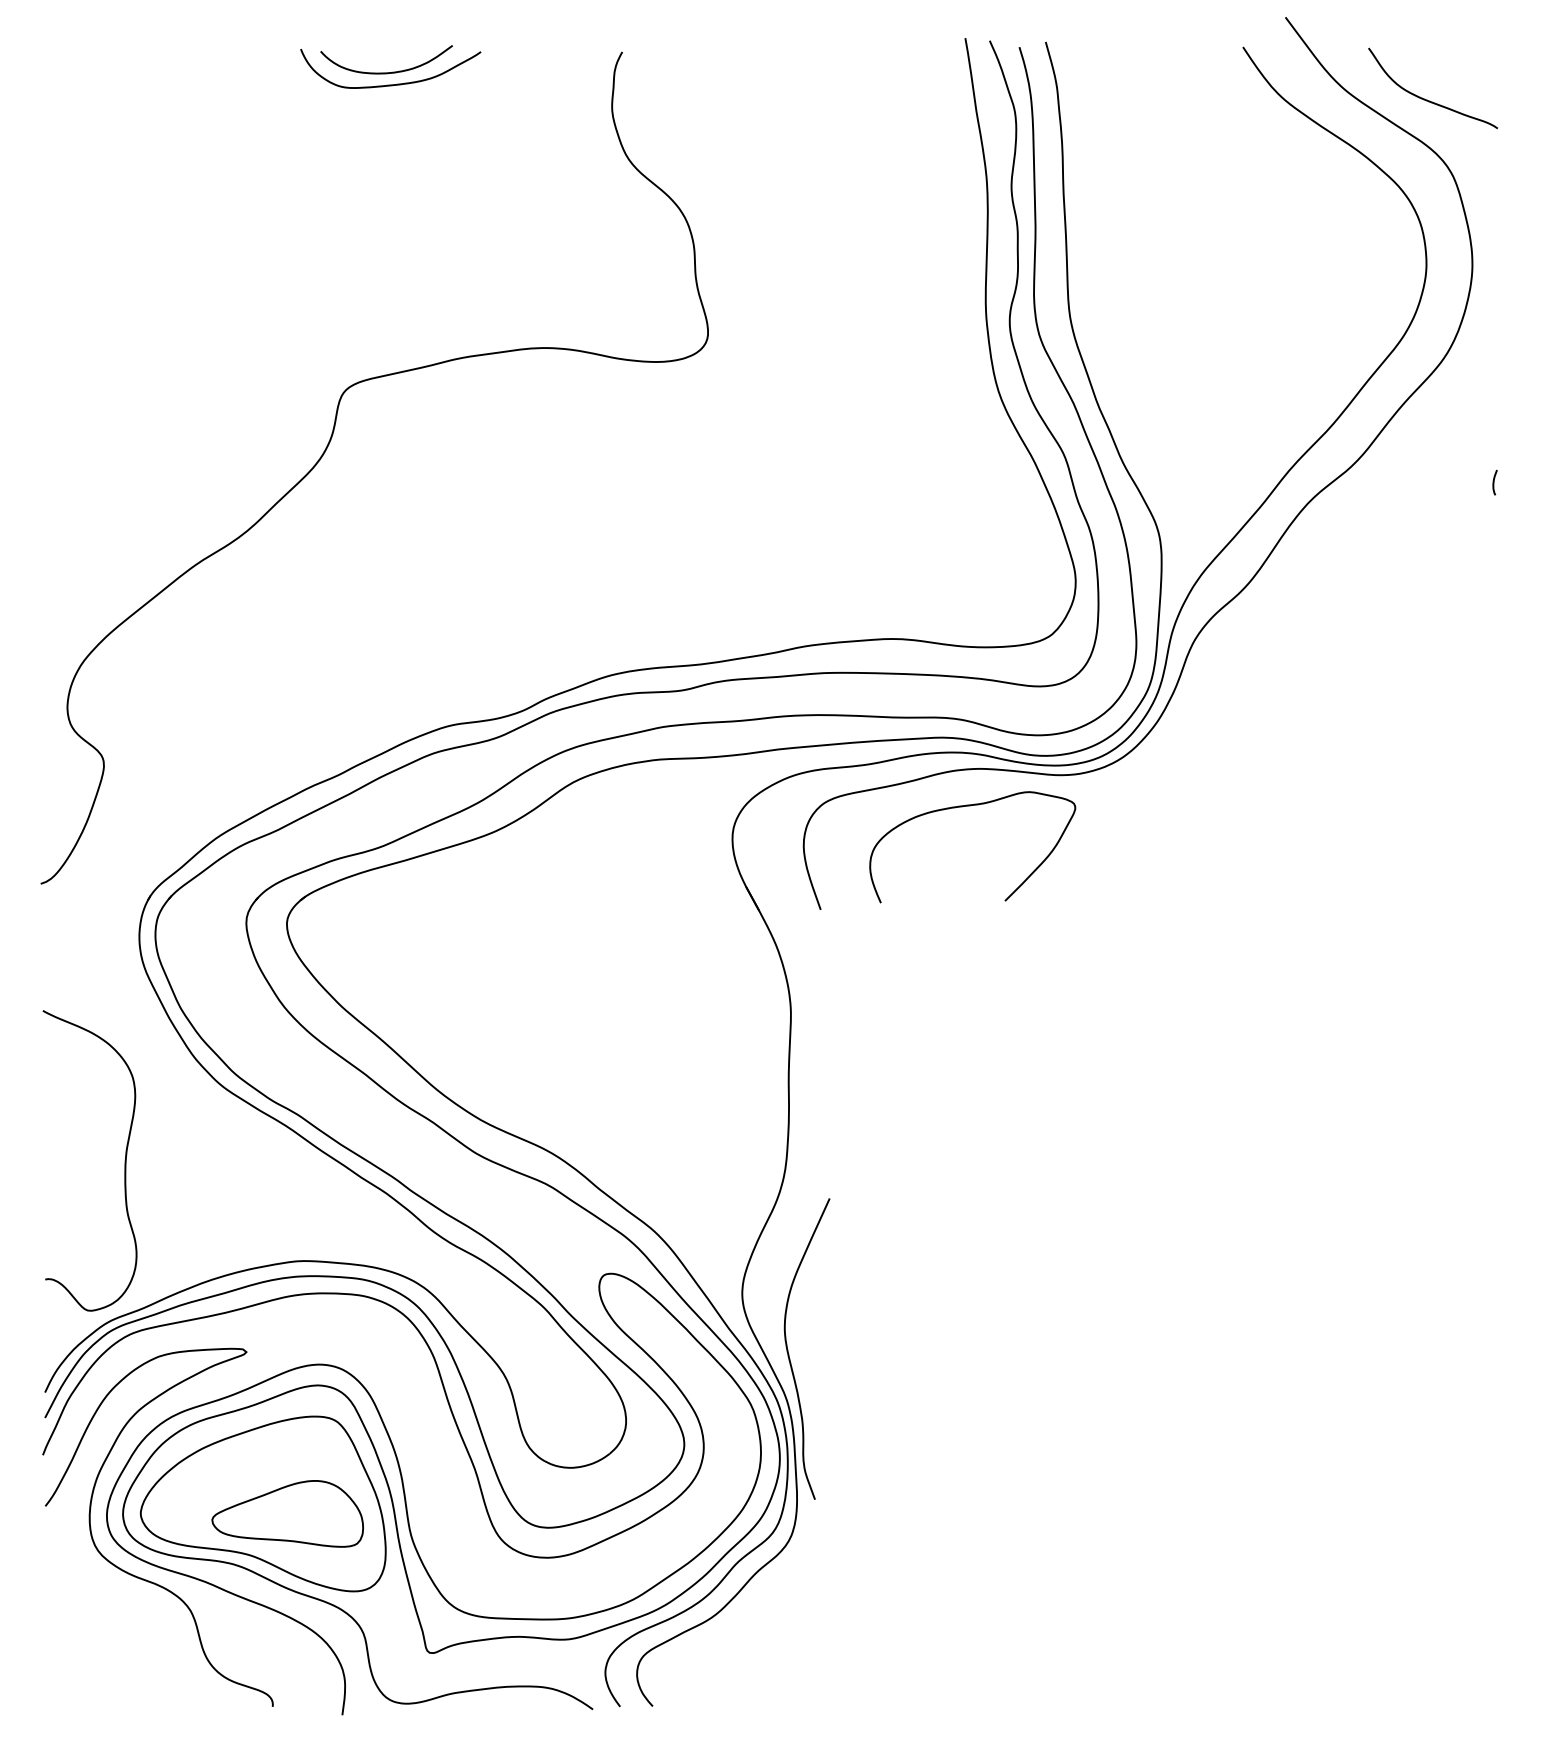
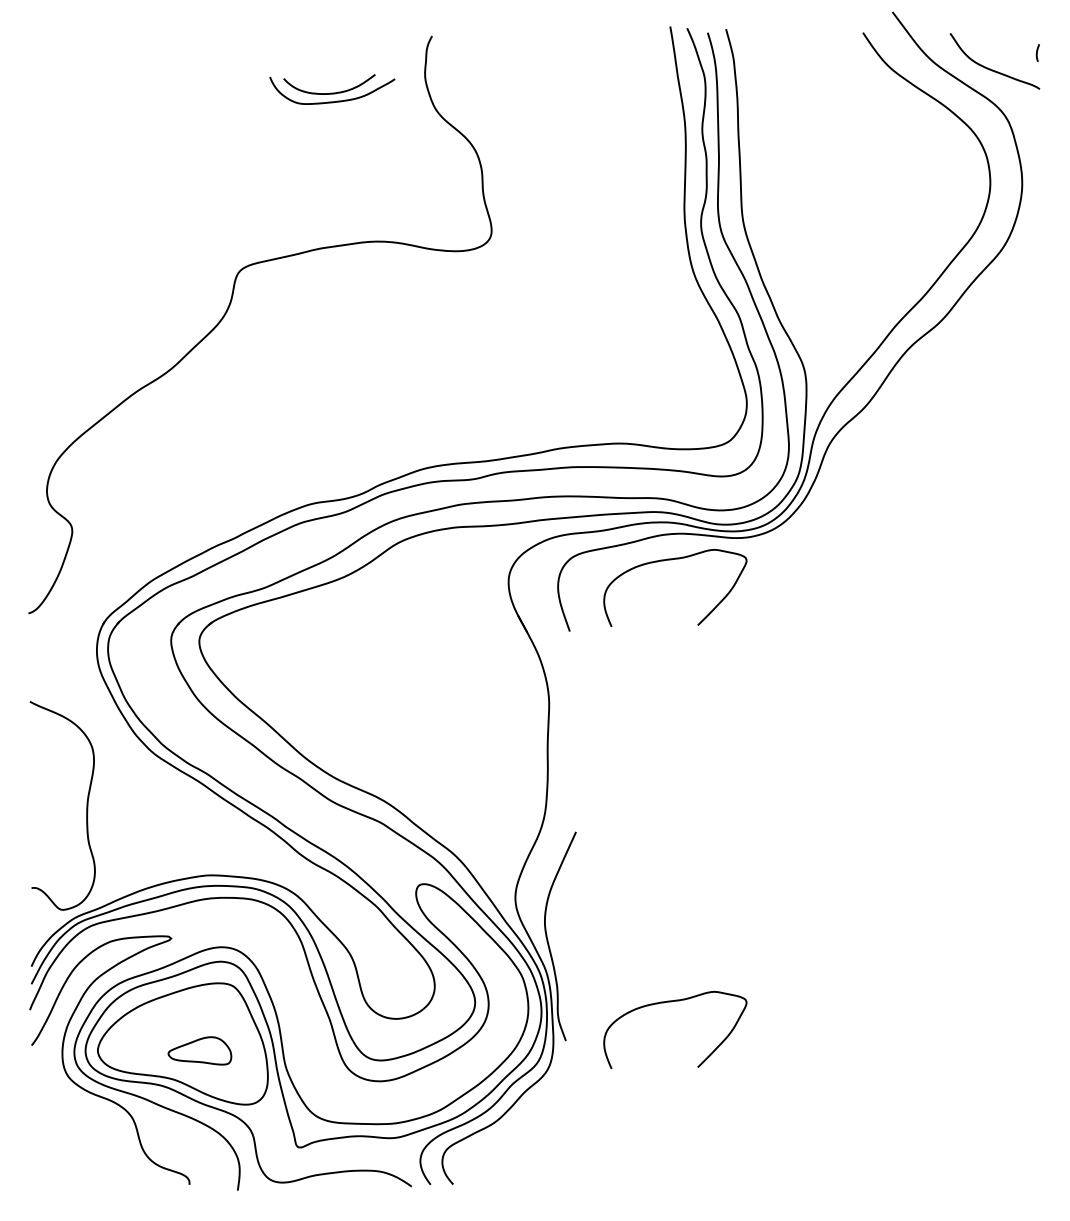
part: (390, 67) -> (332, 89), moved
curve: (1494, 481) -> (1037, 52), moved
curve: (967, 1444) -> (671, 1002), added
part: (287, 1513) -> (199, 1050), size x0.6

